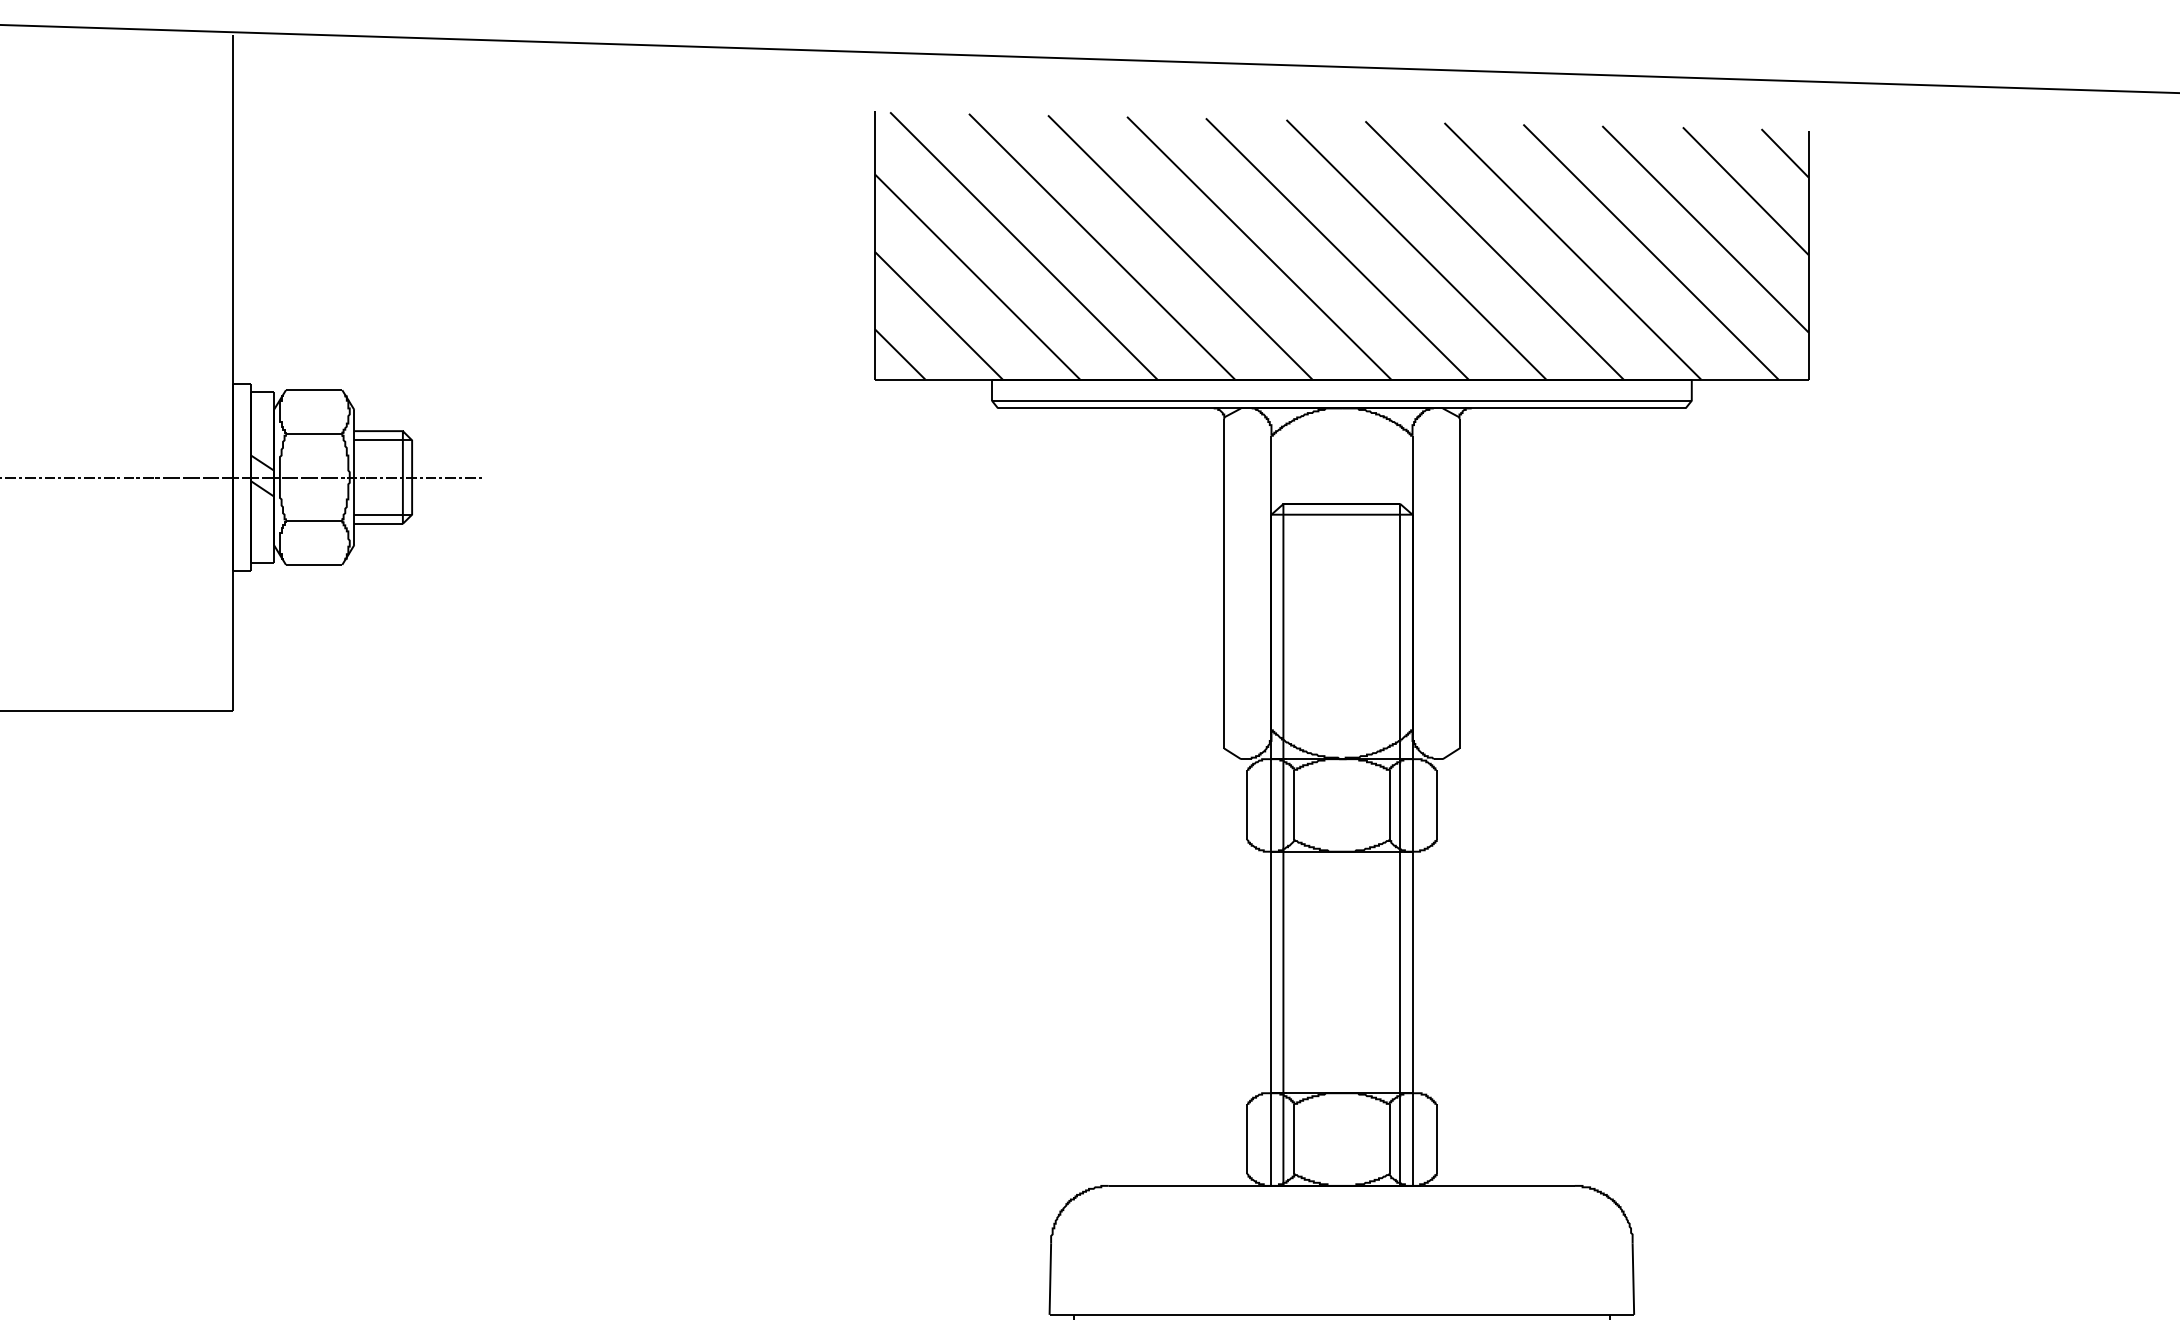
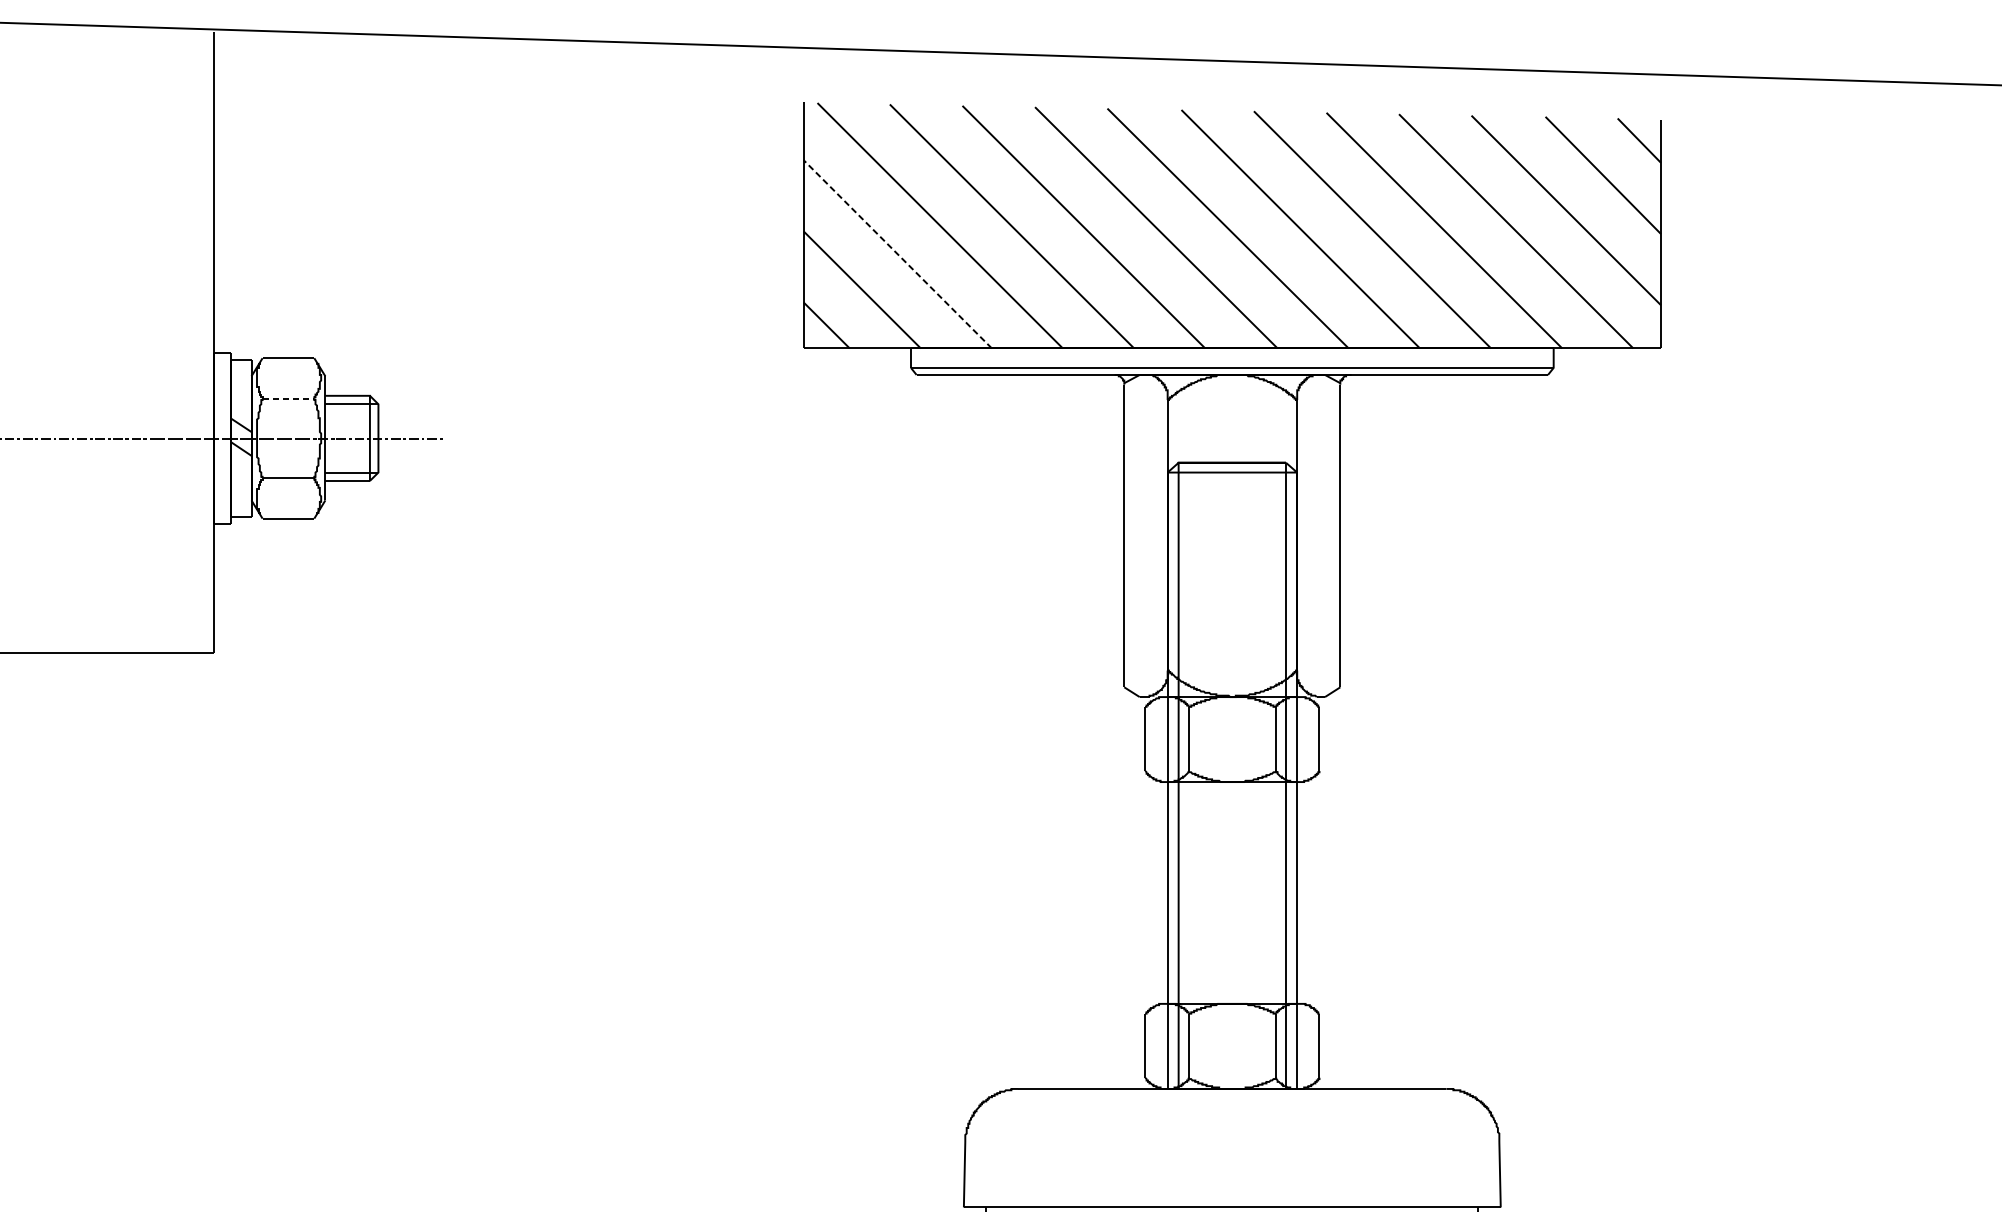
line: (977, 277) -> (897, 254), solid -> dashed
line: (314, 434) -> (288, 398), solid -> dashed

